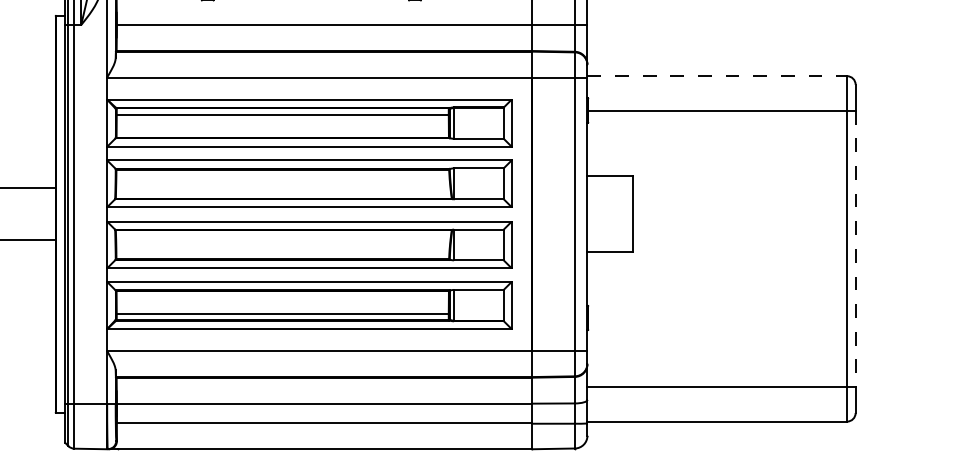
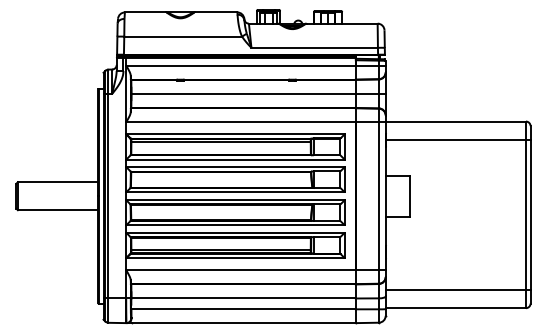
line: (718, 76) -> (456, 121), dashed -> solid
line: (855, 248) -> (530, 214), dashed -> solid

